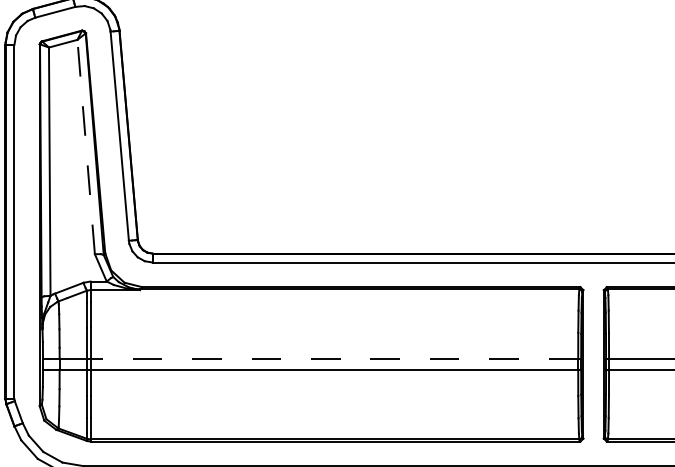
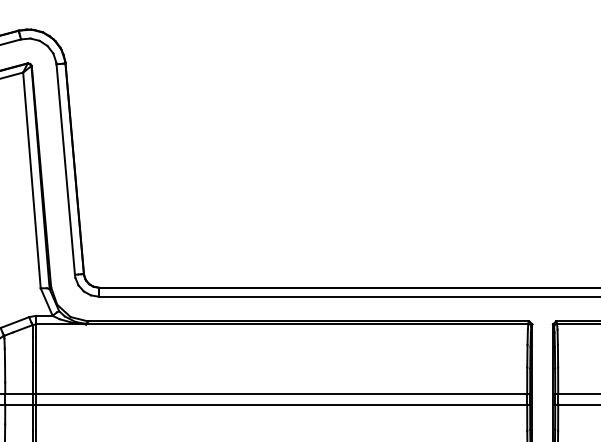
line: (86, 147) -> (32, 180), dashed -> solid
line: (334, 359) -> (281, 394), dashed -> solid

